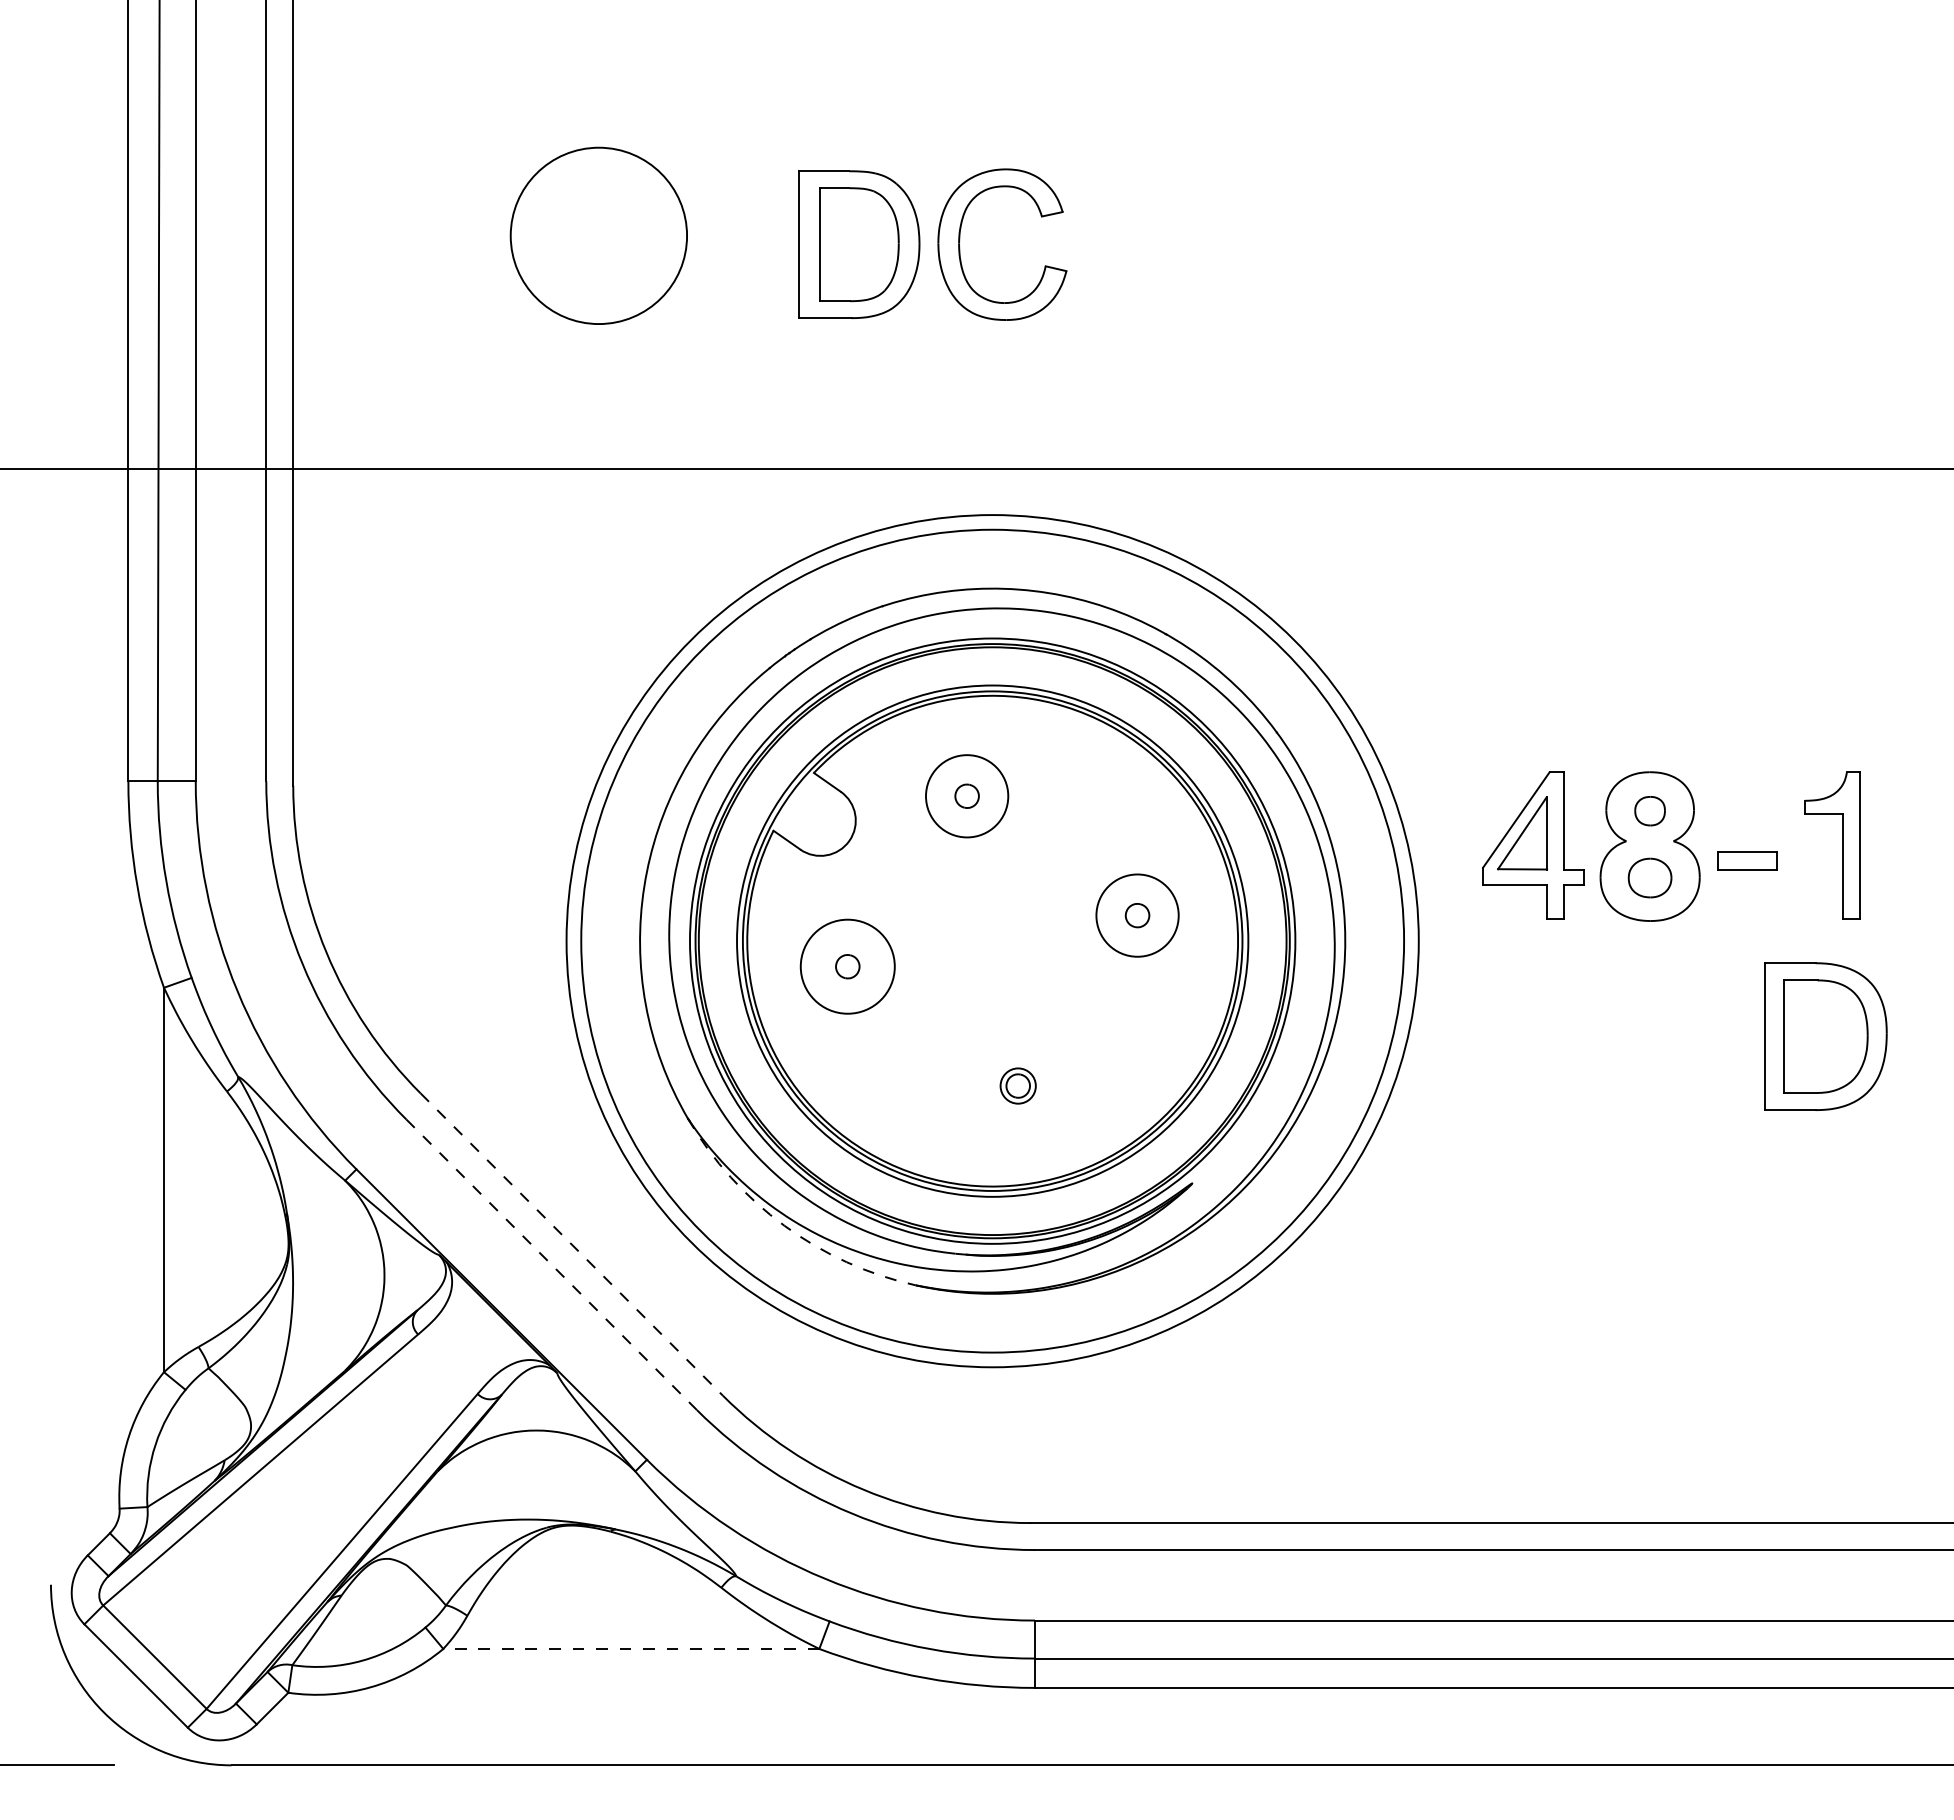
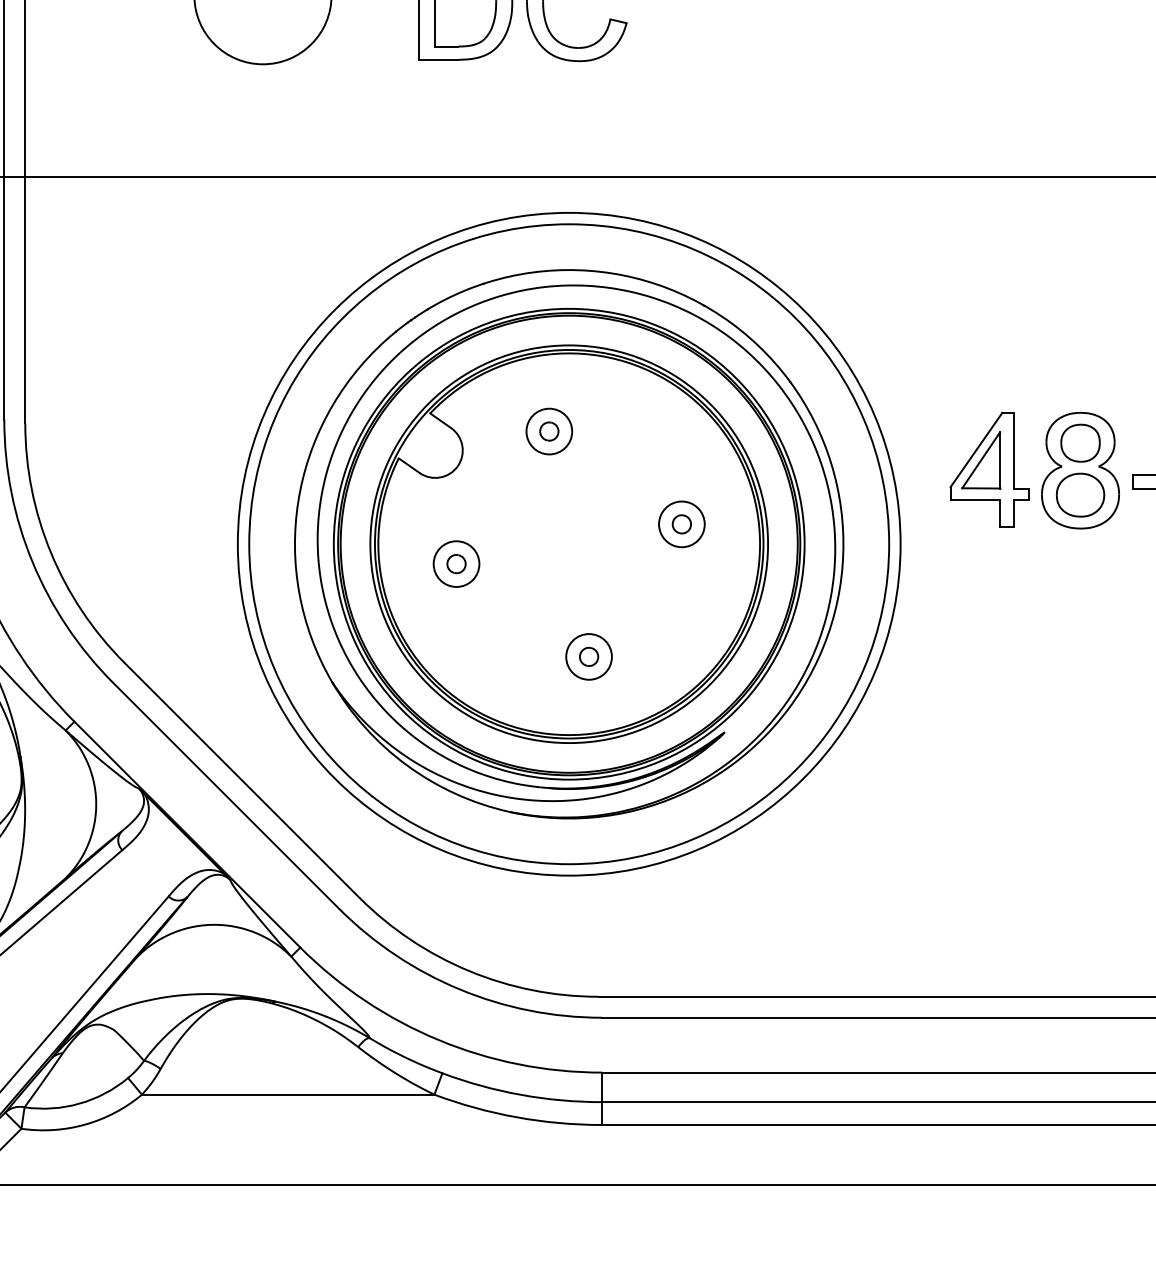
circle: (966, 795) -> (548, 430), size x0.71
part: (1649, 810) -> (1080, 442), size x1.67
part: (1649, 877) -> (1080, 494), size x1.43
circle: (1137, 915) -> (681, 524), size x0.71
circle: (847, 966) -> (456, 563), size x0.62
circle: (1017, 1085) -> (588, 656), size x1.67
arc: (784, 1225) -> (407, 765), dashed -> solid
line: (571, 1244) -> (241, 780), dashed -> solid
line: (551, 1265) -> (226, 796), dashed -> solid
line: (630, 1648) -> (287, 1094), dashed -> solid

